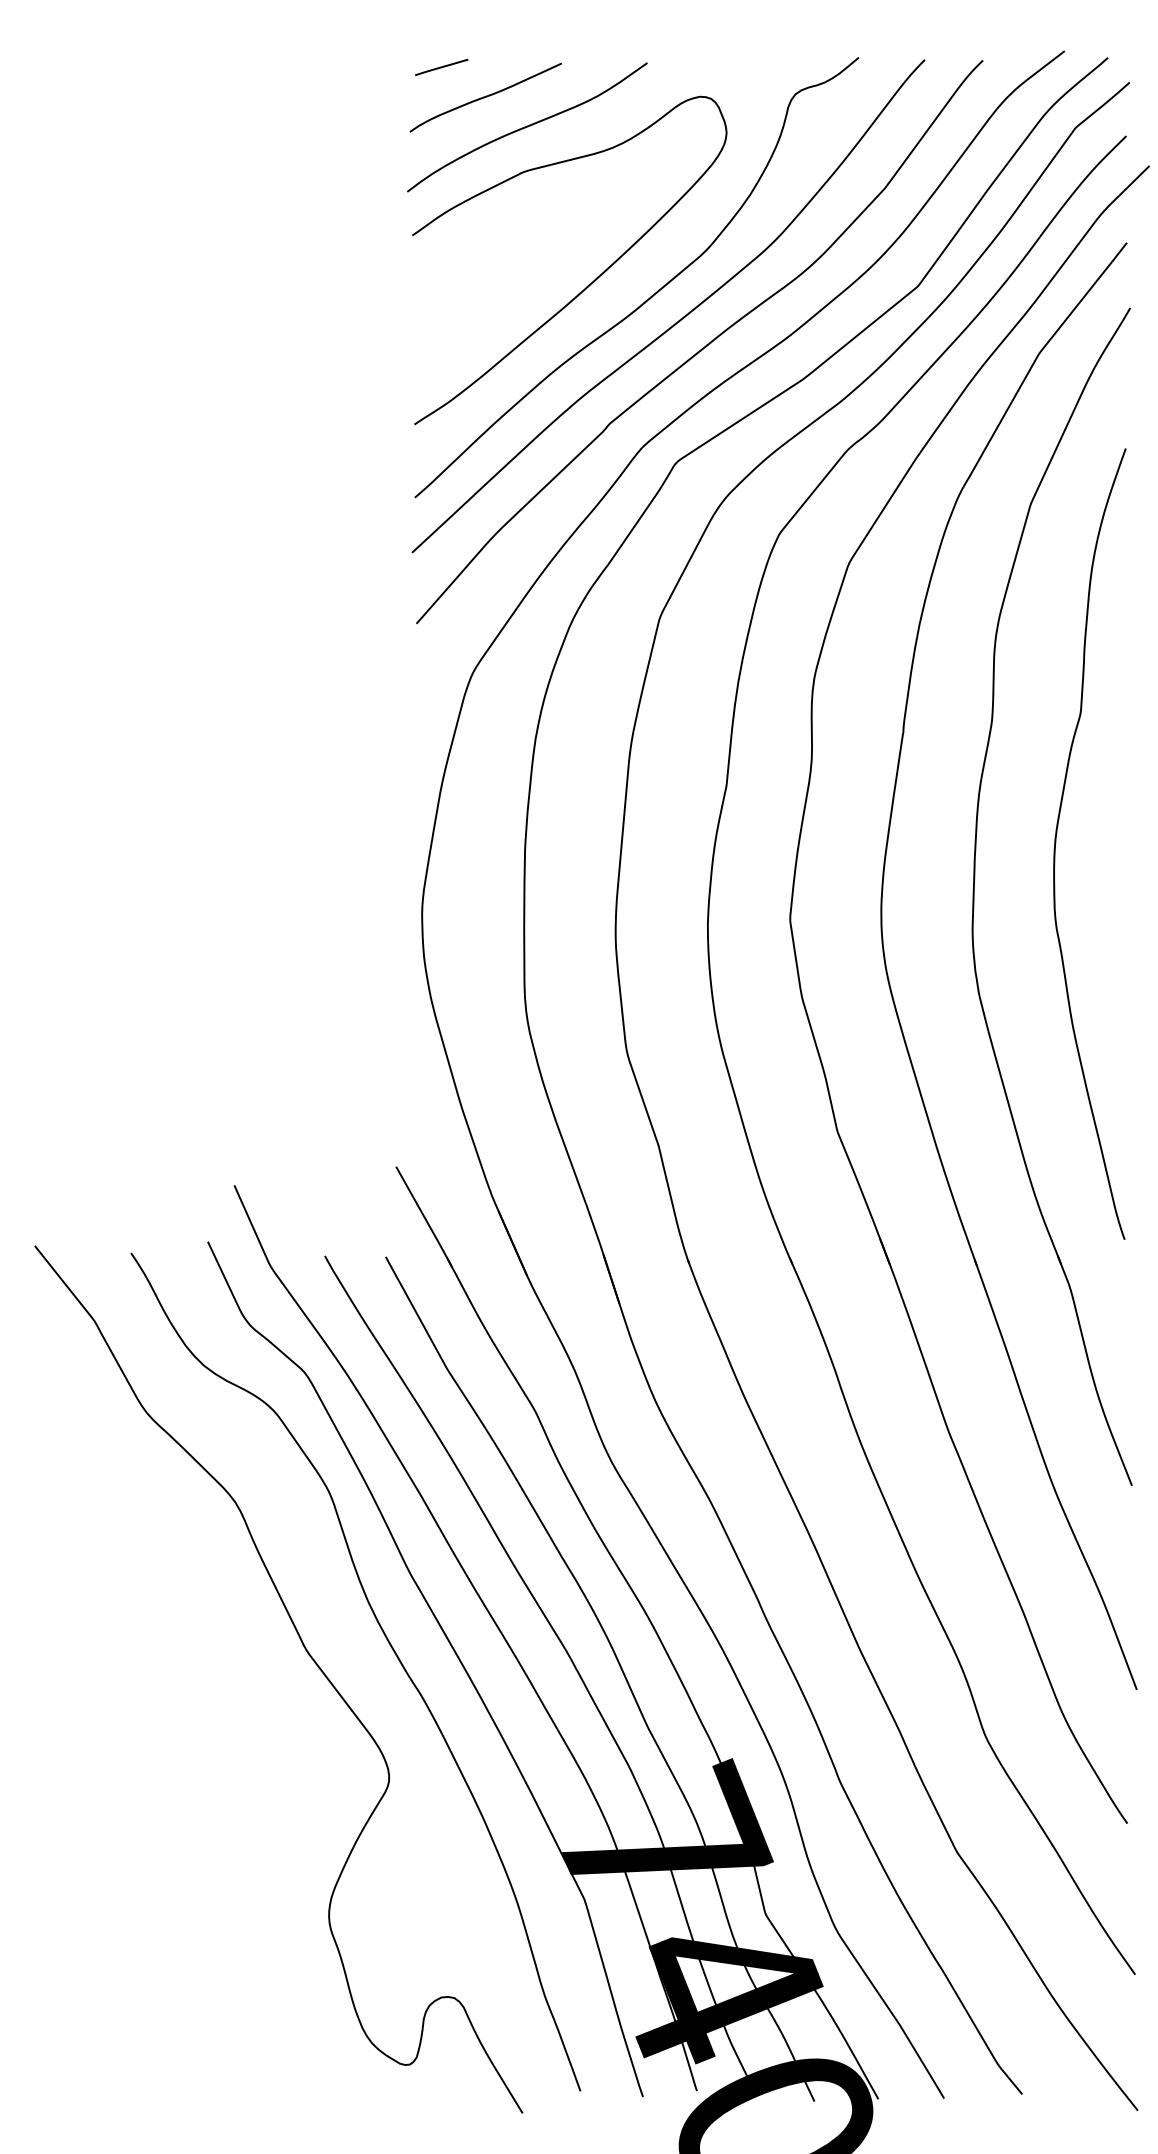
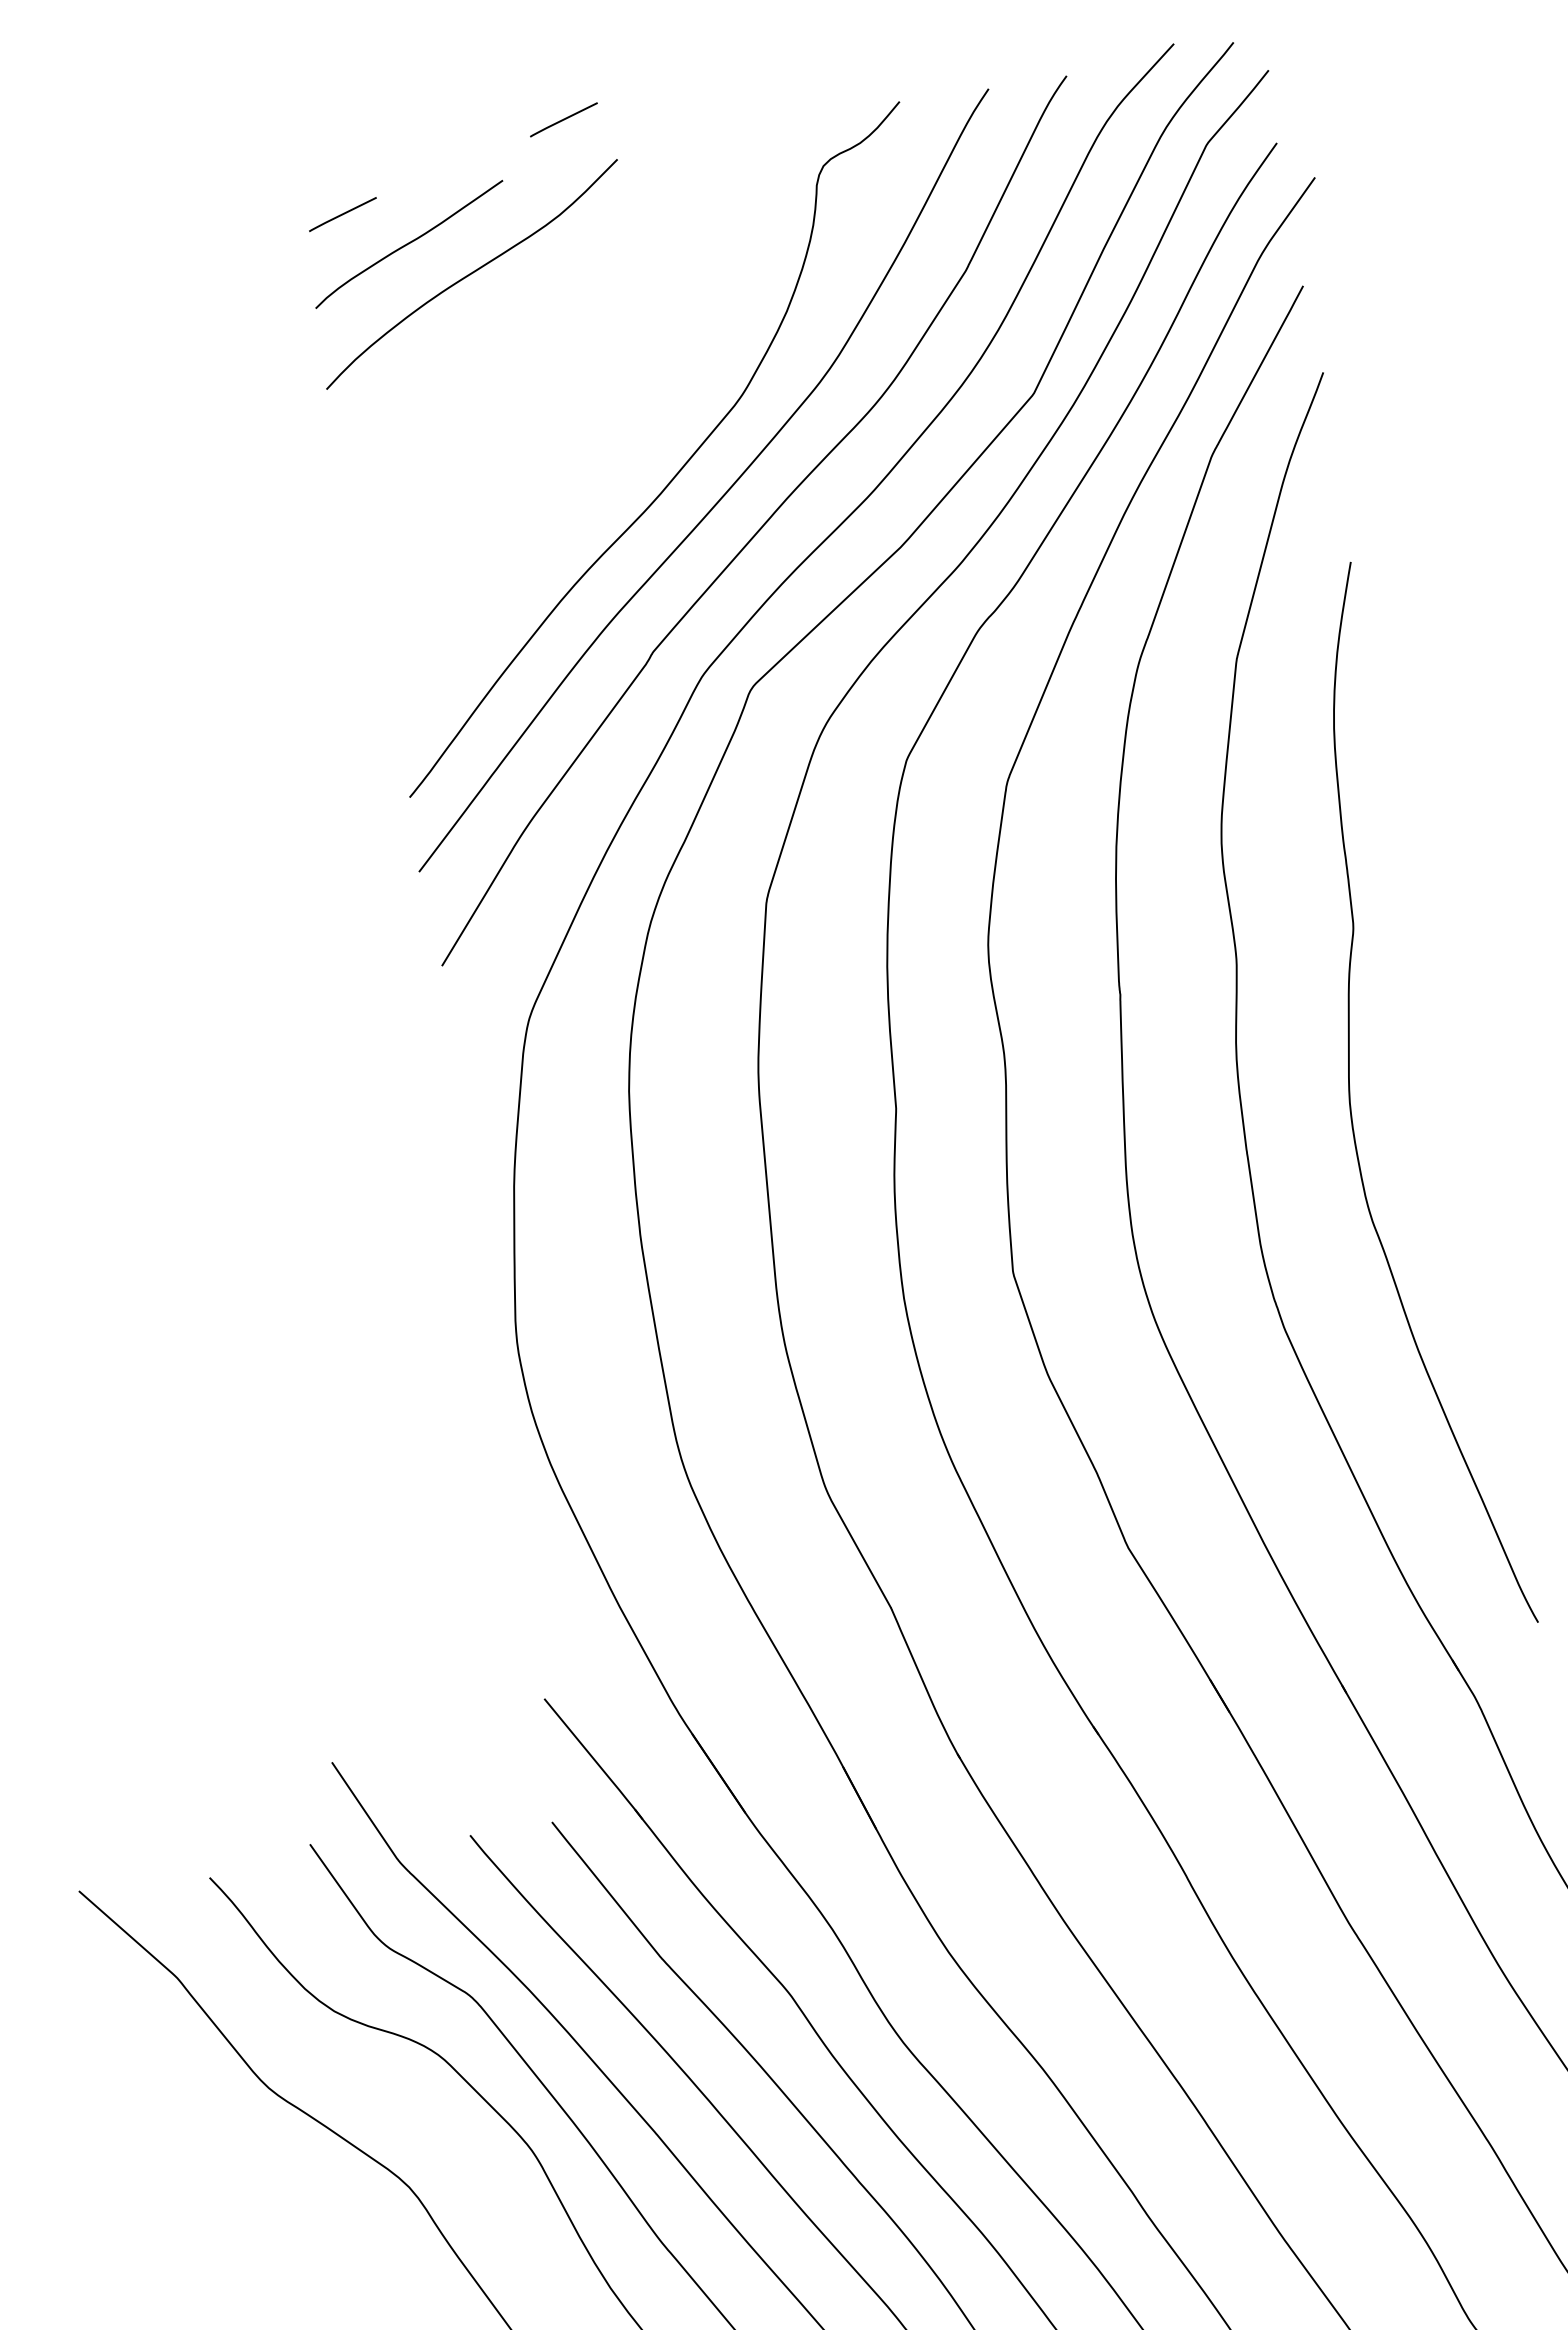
line: (613, 27) -> (563, 119), added
curve: (588, 284) -> (591, 470), removed

